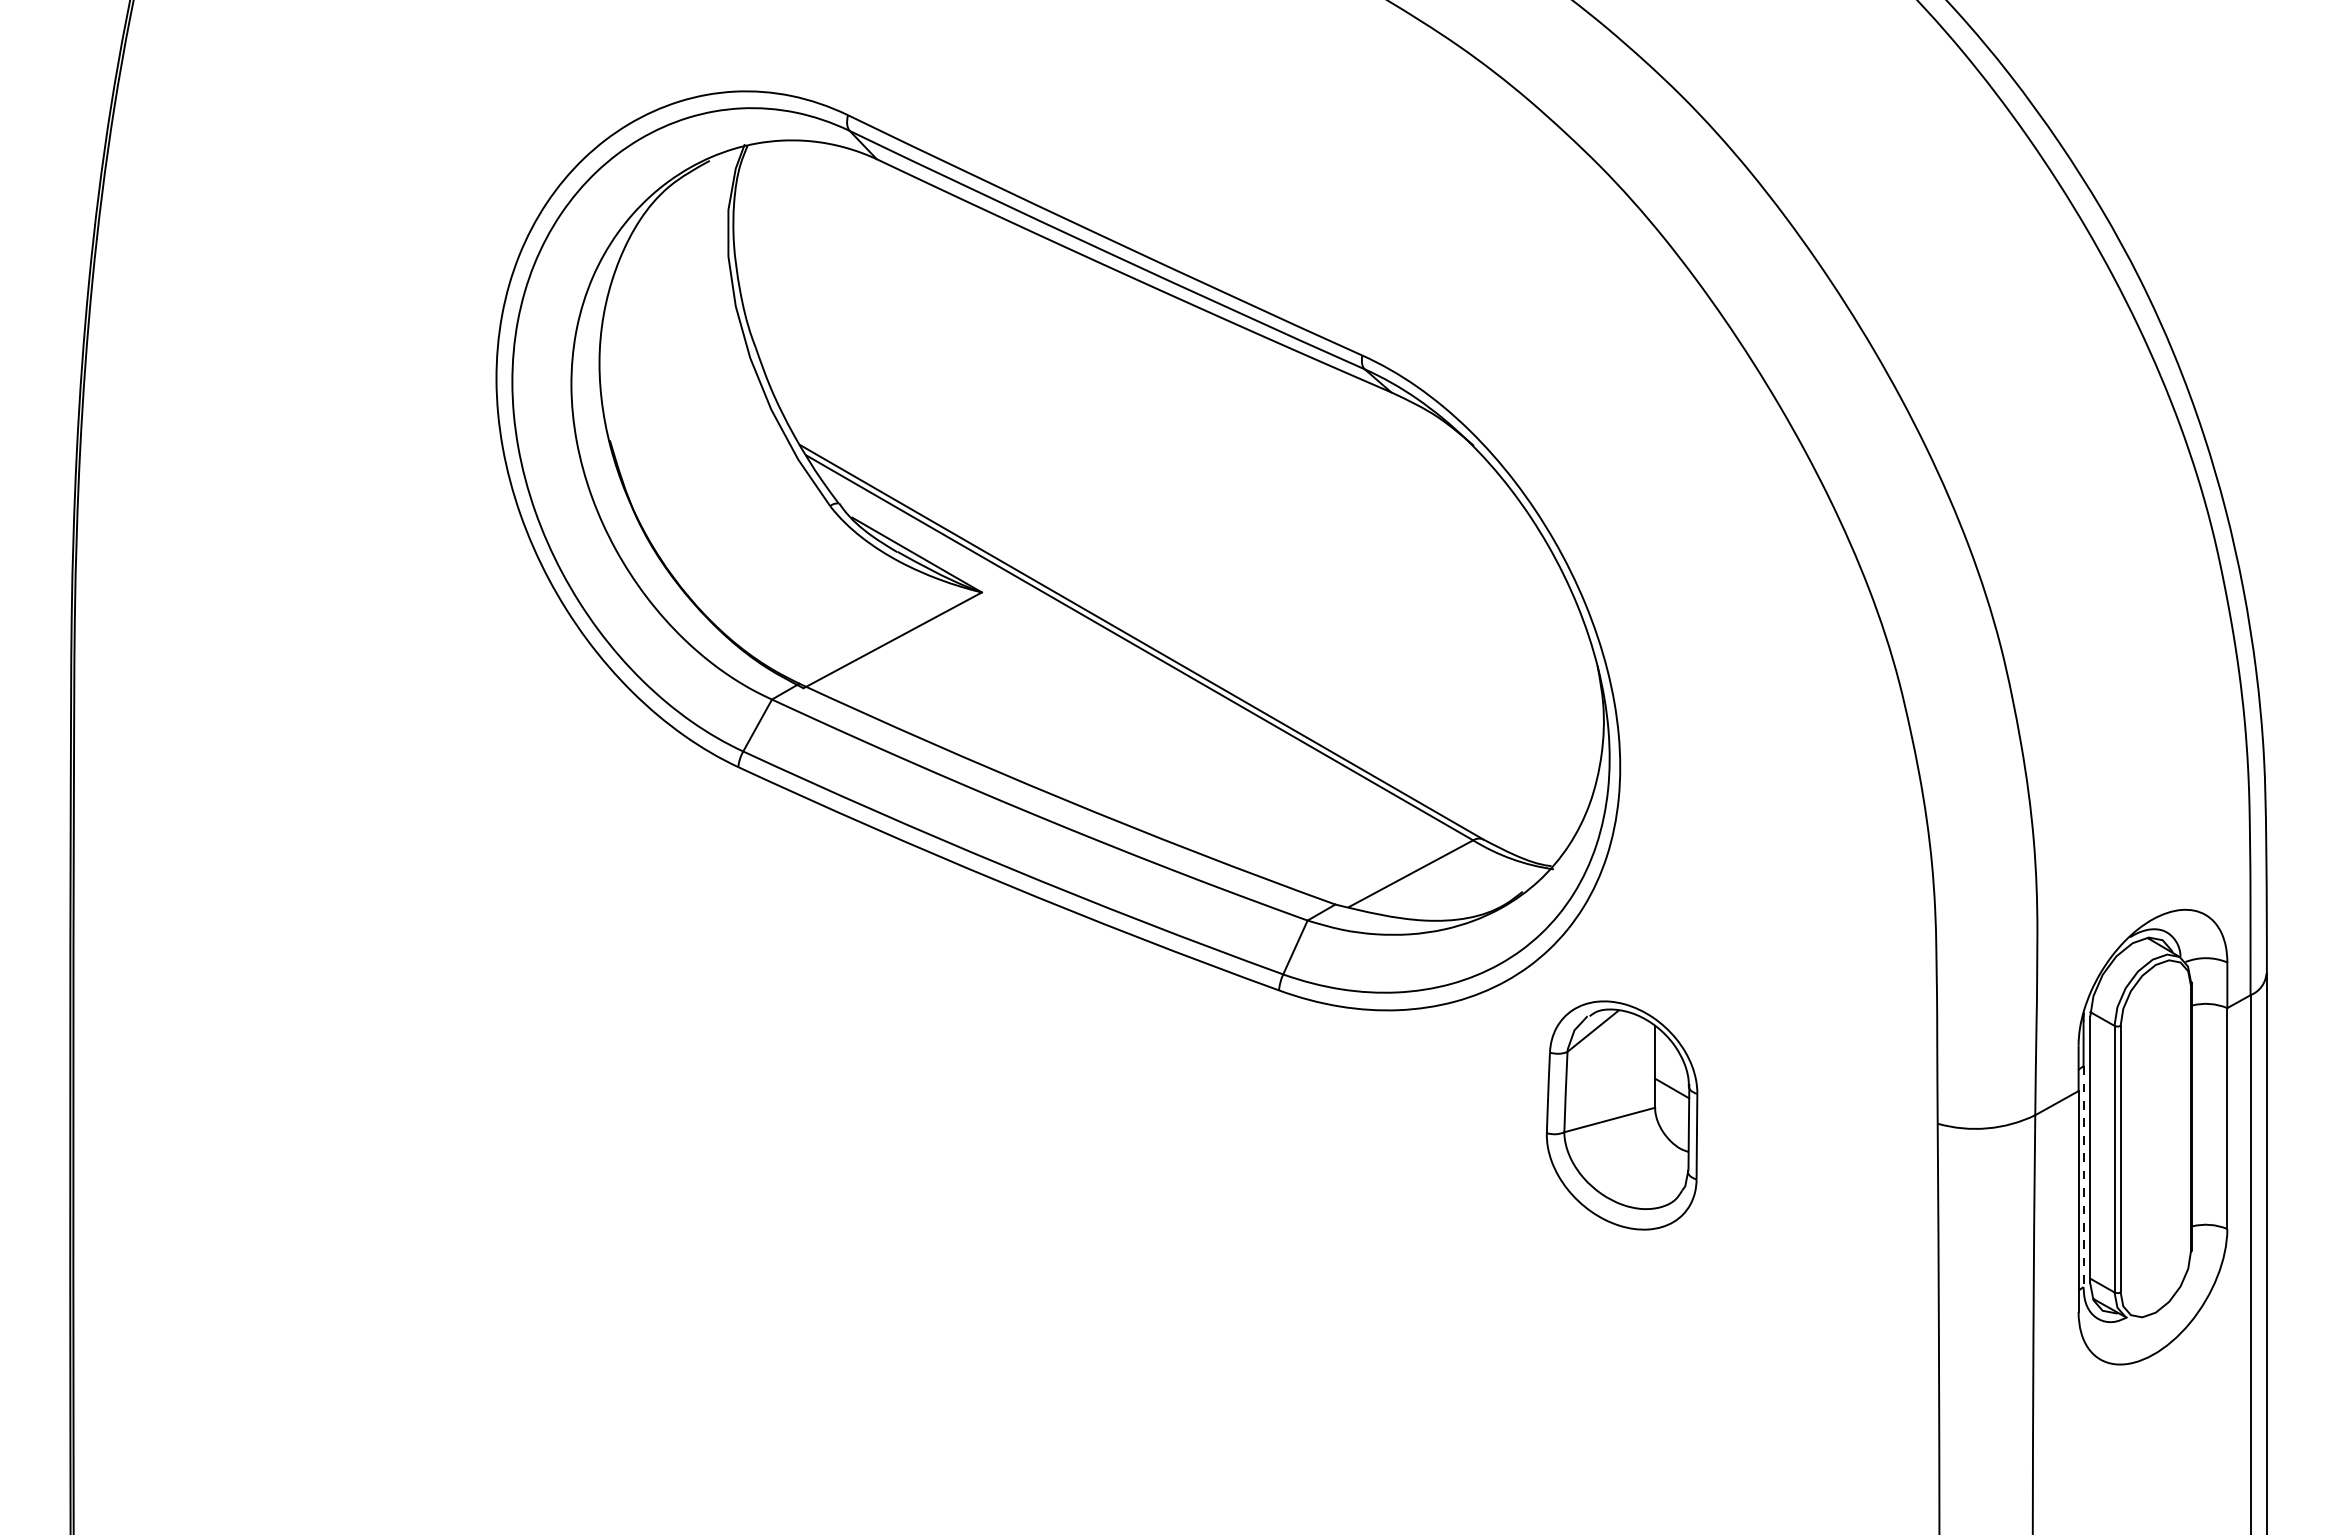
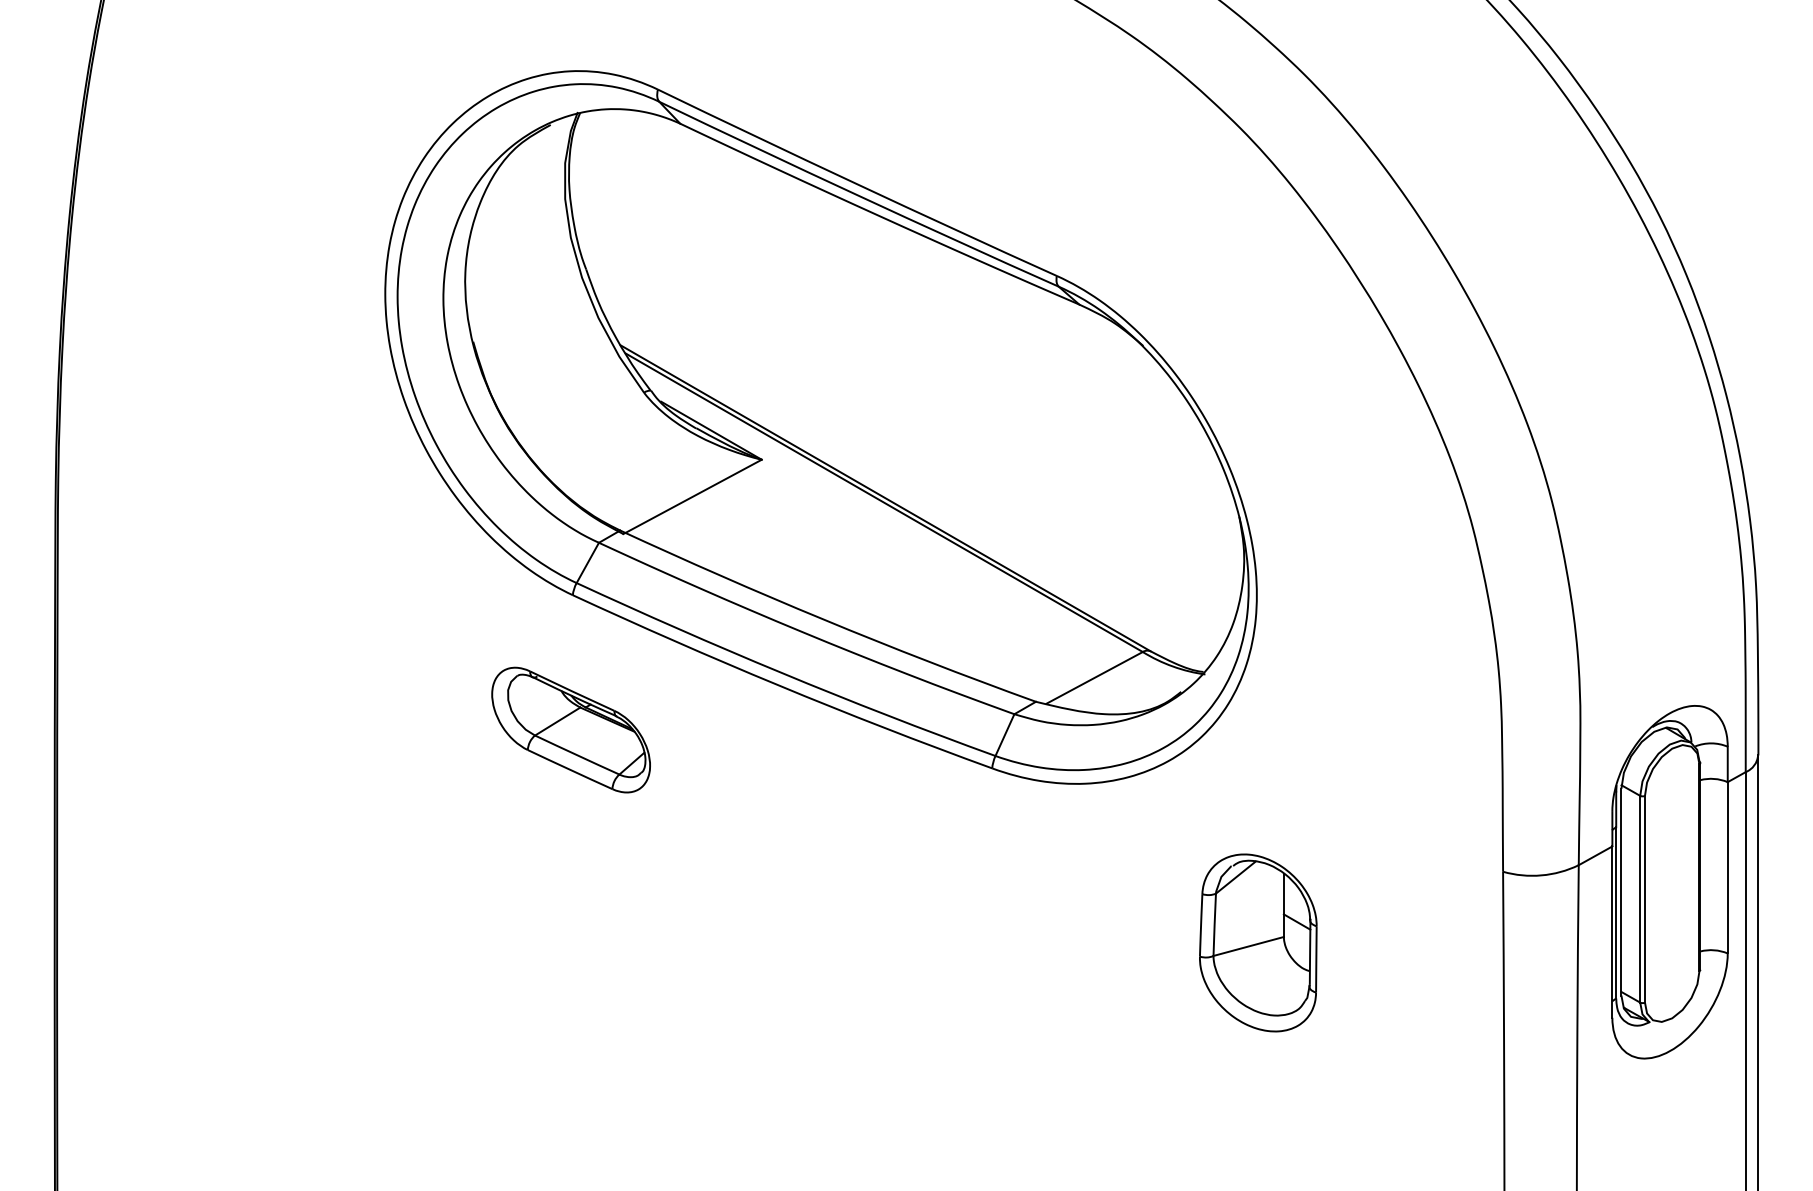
part: (735, 940) -> (570, 729), added
part: (1621, 1115) -> (1257, 942), moved
line: (2083, 1177) -> (1616, 913), dashed -> solid

